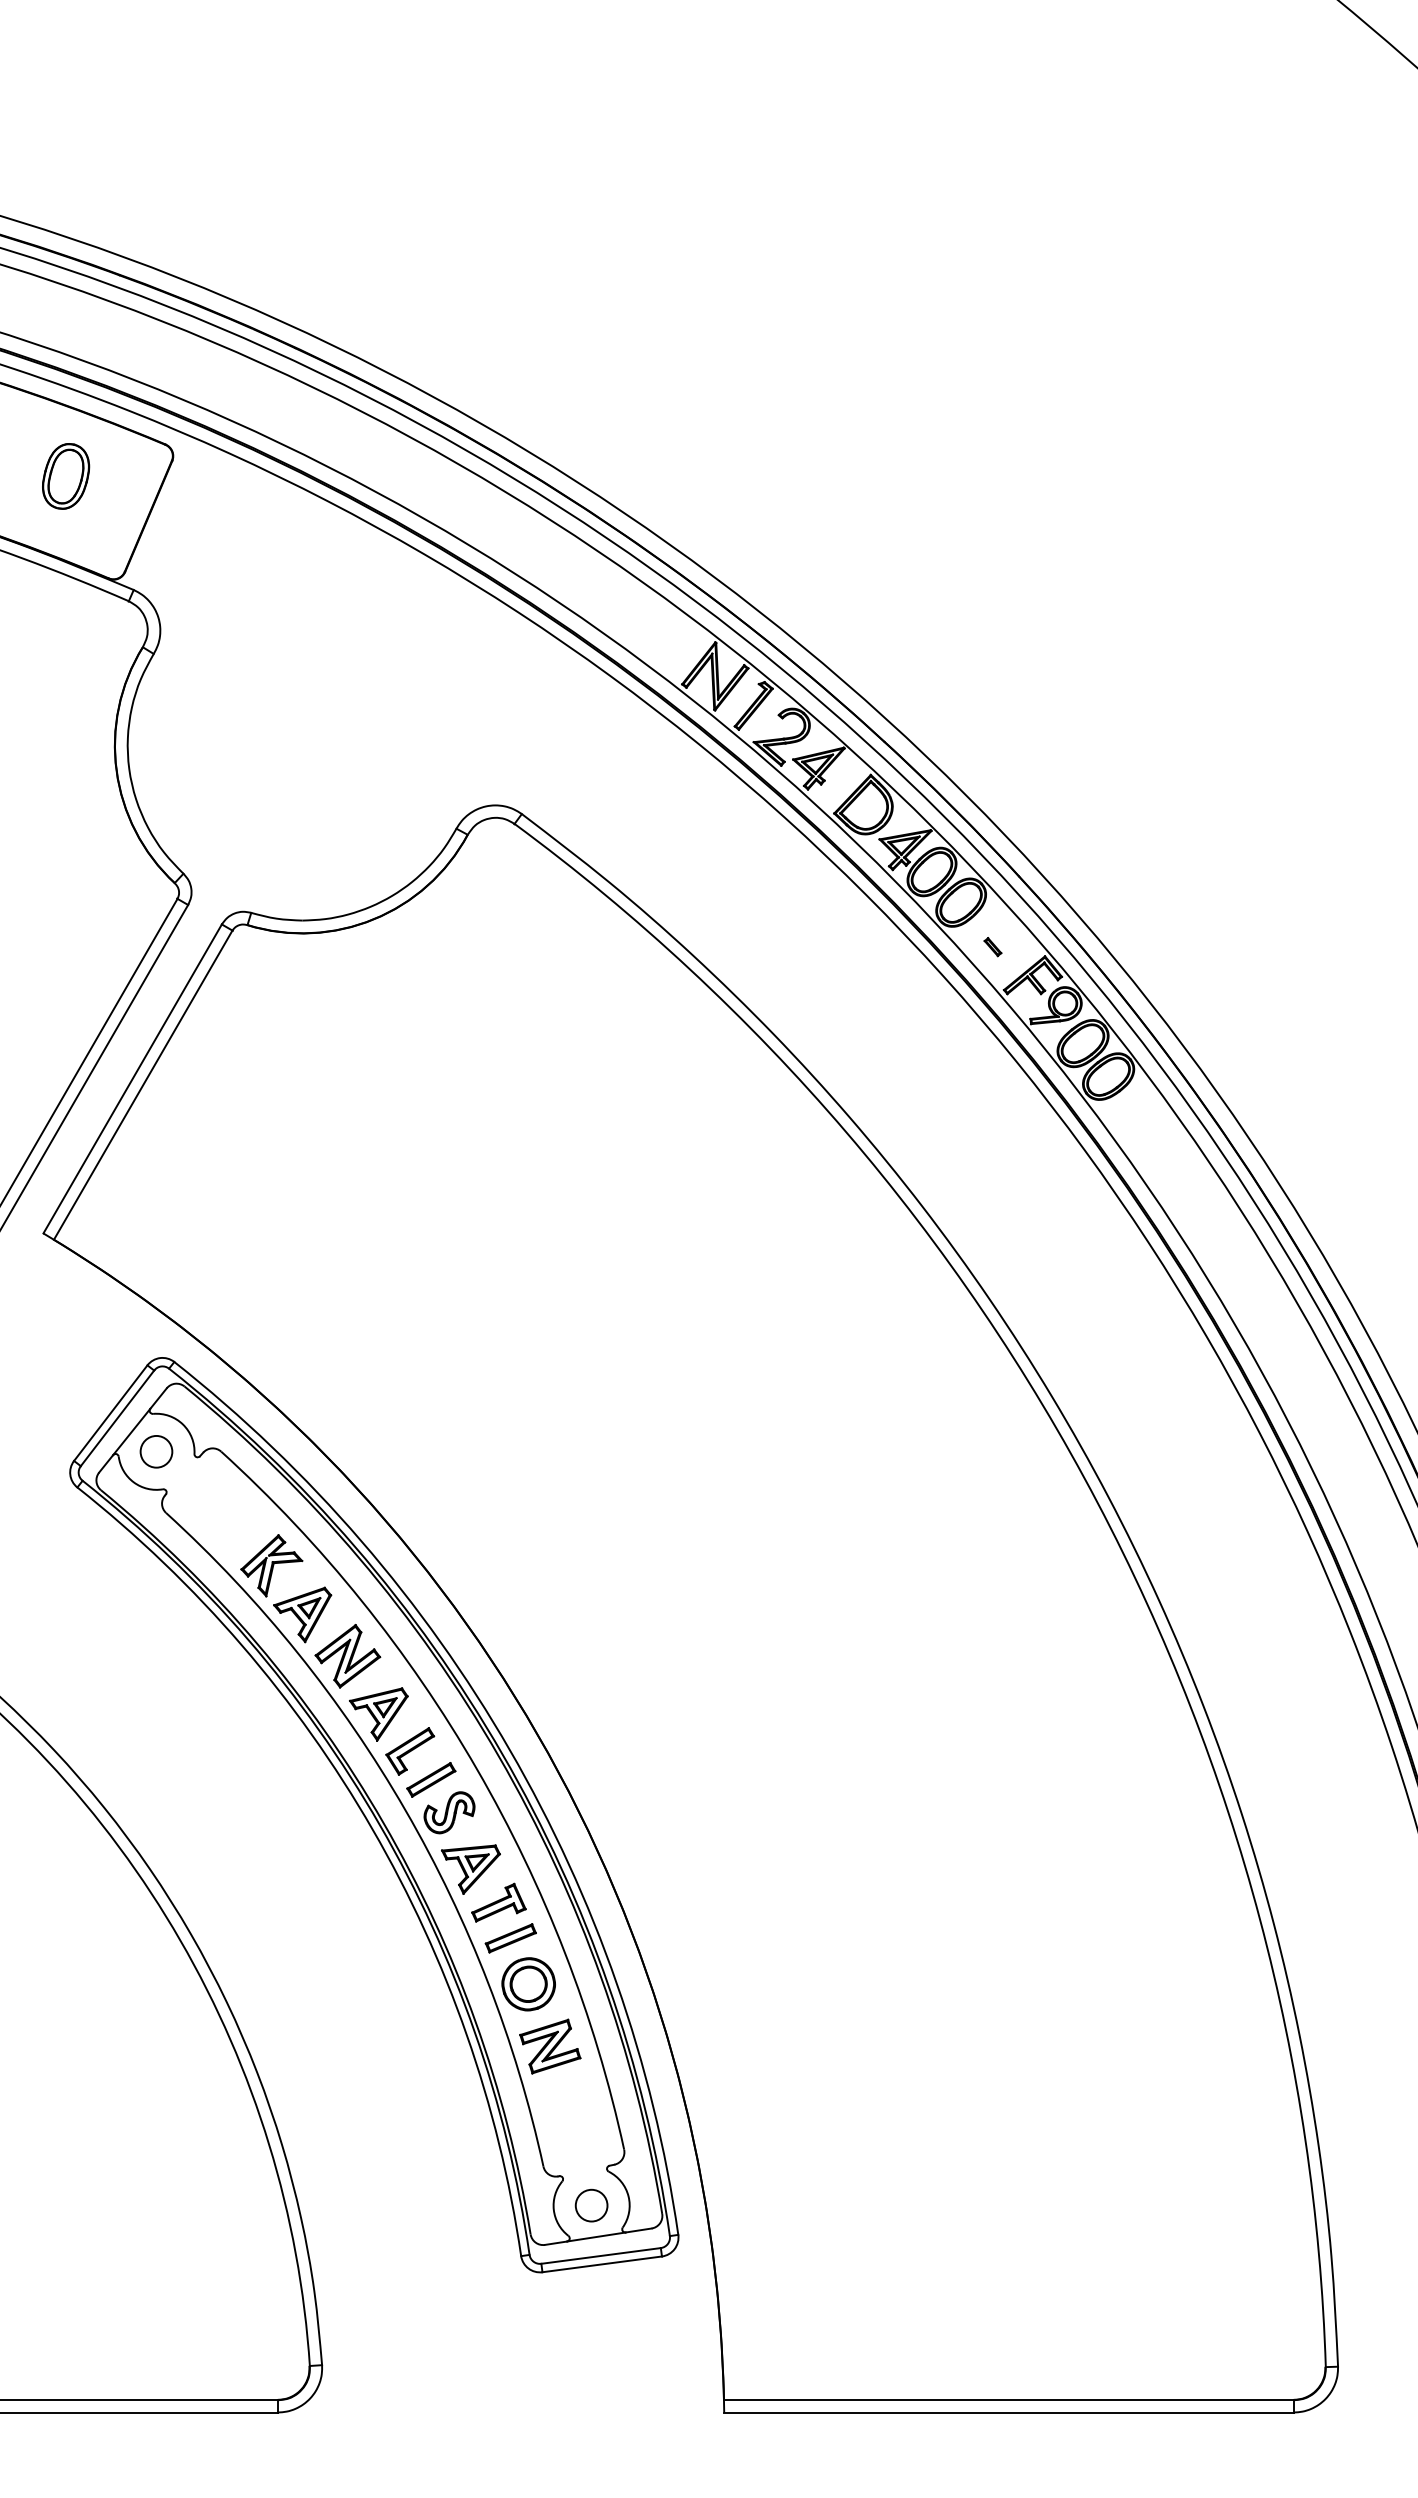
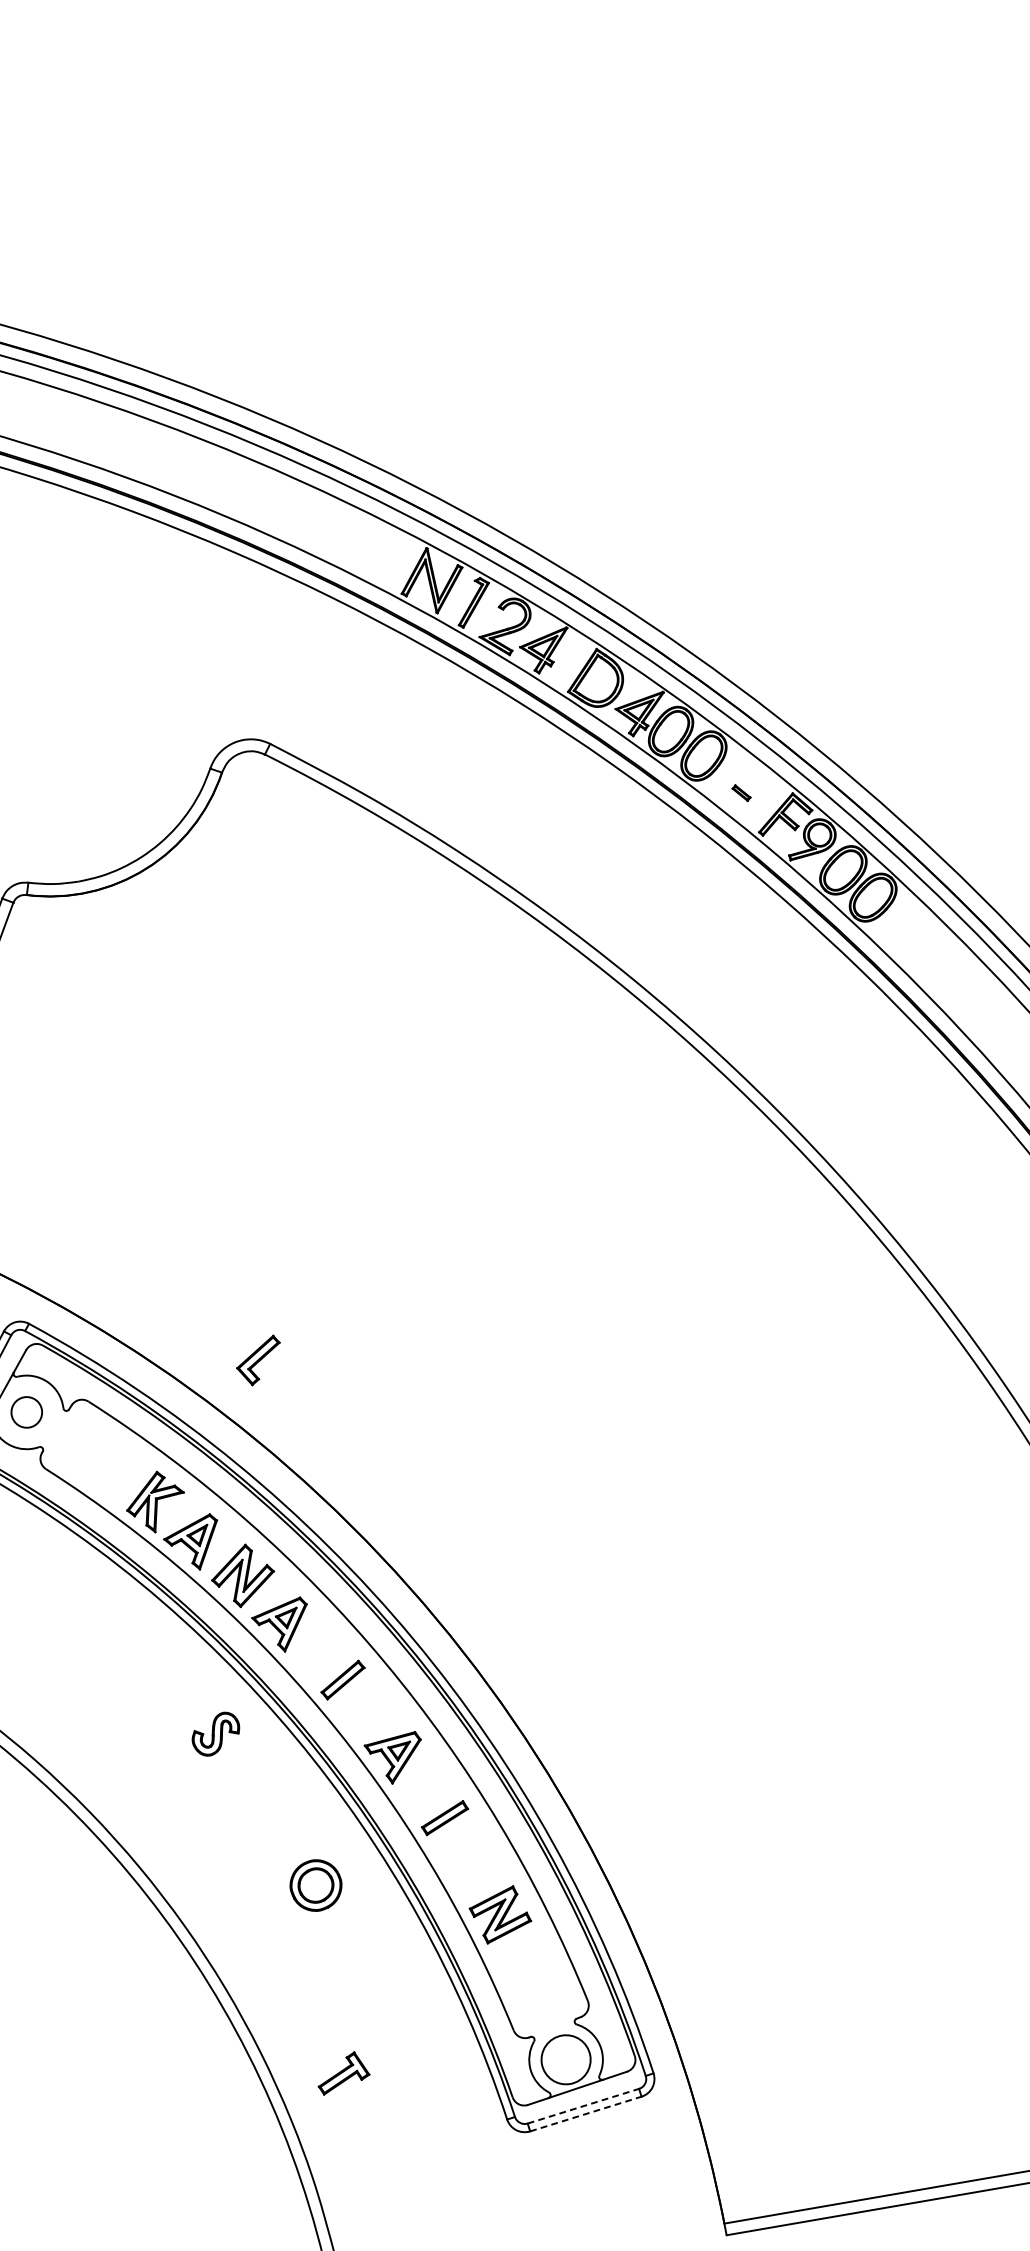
part: (410, 1751) -> (259, 1361), moved
part: (449, 1812) -> (215, 1734), moved
part: (498, 1902) -> (342, 2072), moved
part: (528, 1984) -> (315, 1885), moved
circle: (591, 2205) -> (565, 2059), size x1.6
line: (601, 2255) -> (583, 2105), solid -> dashed
line: (602, 2264) -> (586, 2114), solid -> dashed

